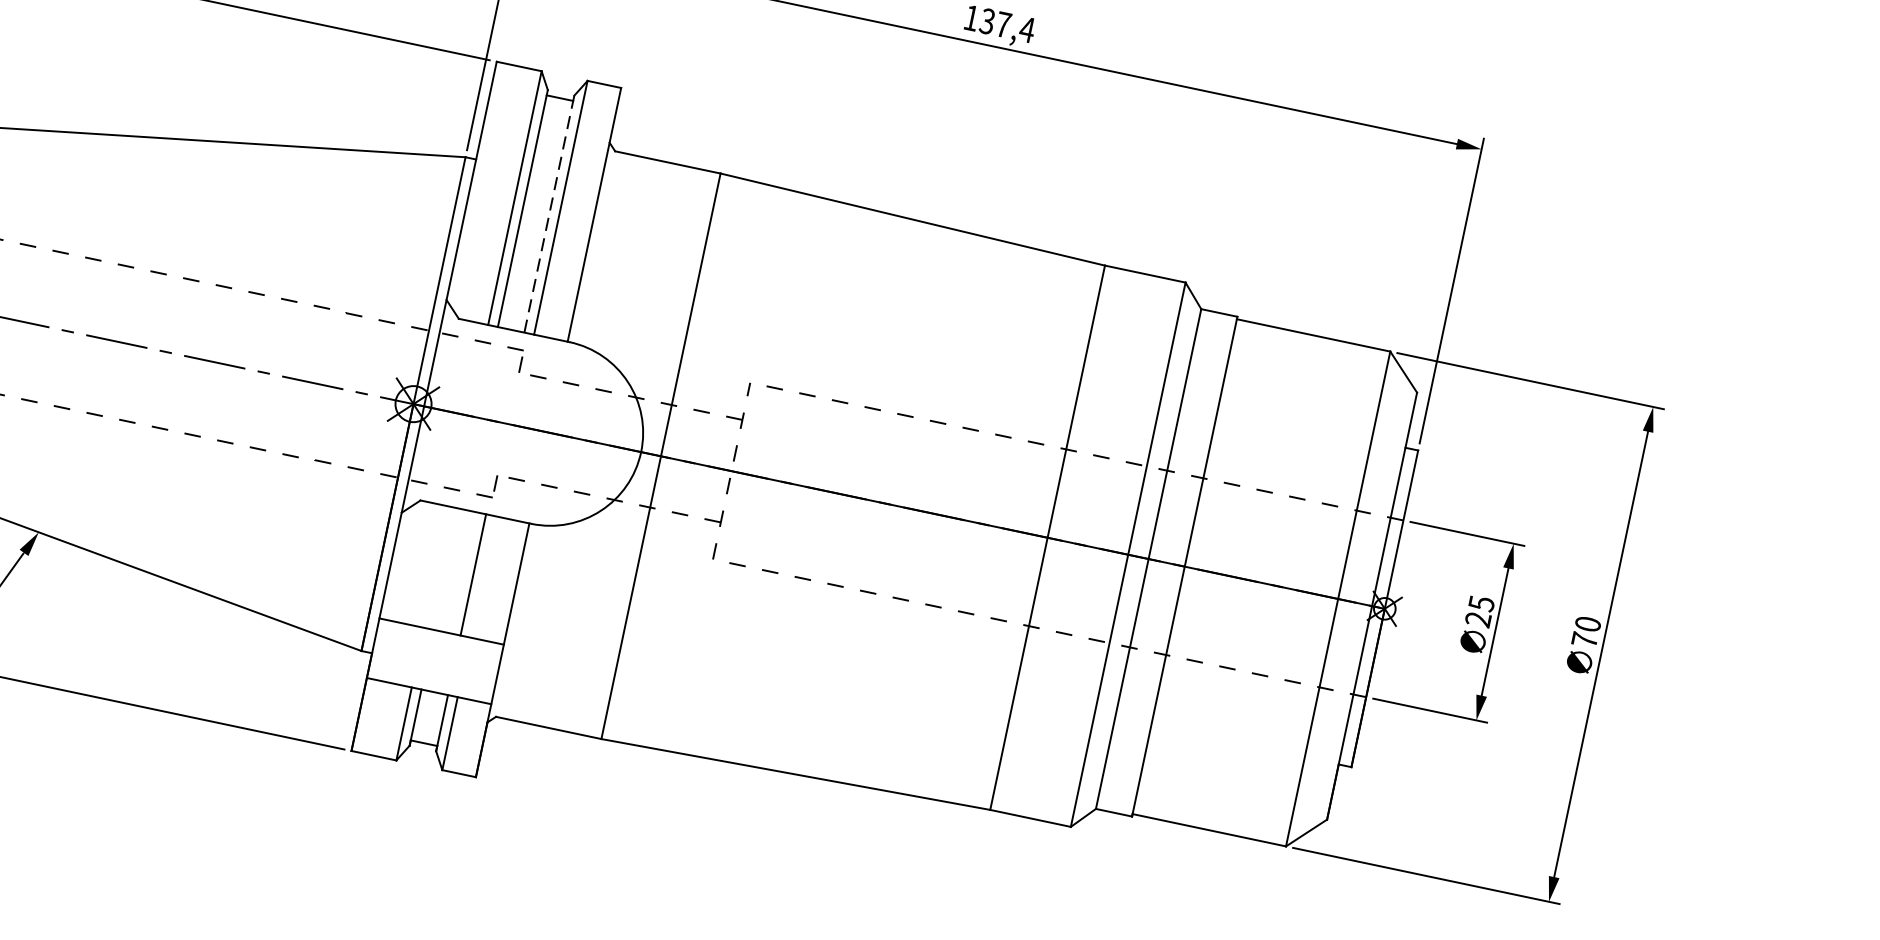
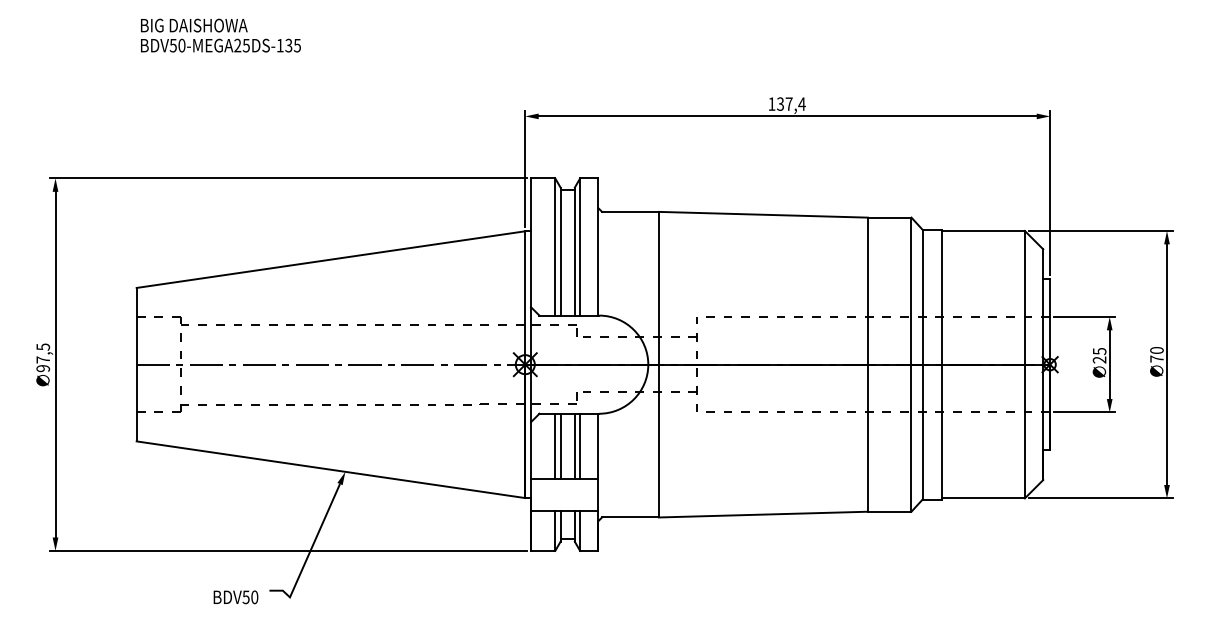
line: (548, 213) -> (574, 251), dashed -> solid
line: (437, 567) -> (555, 446), added
line: (446, 569) -> (560, 446), added
line: (483, 577) -> (580, 446), added

